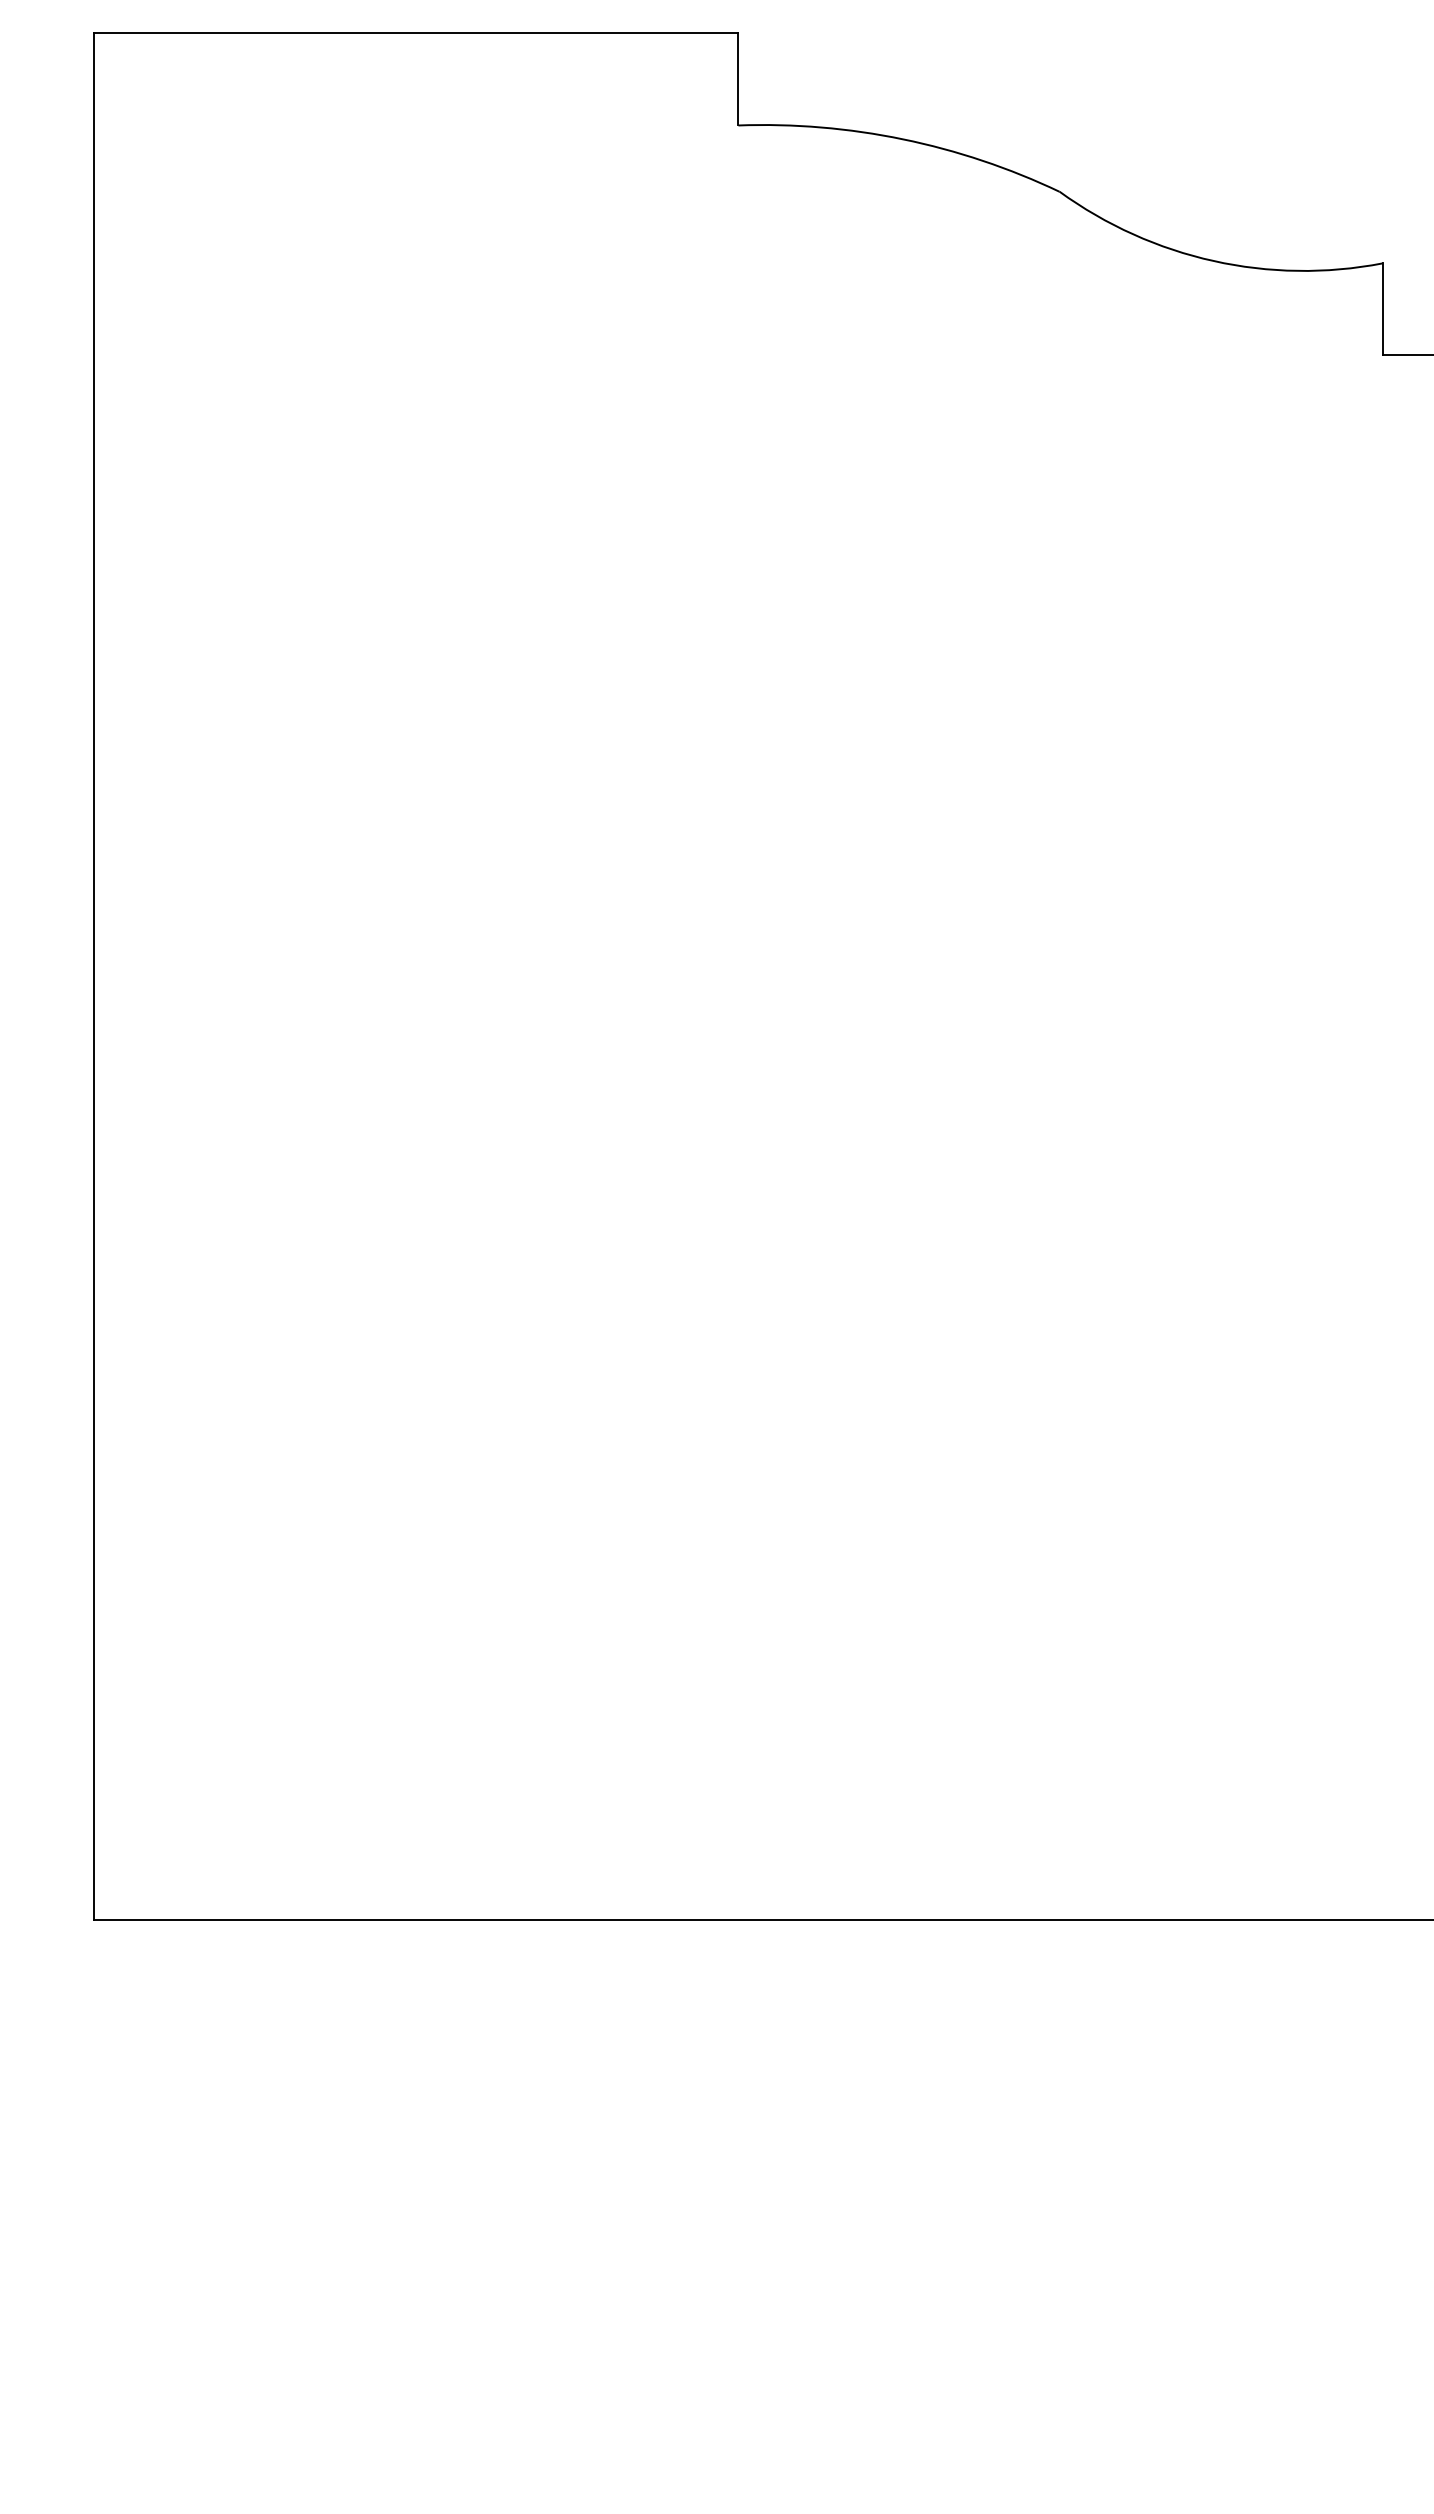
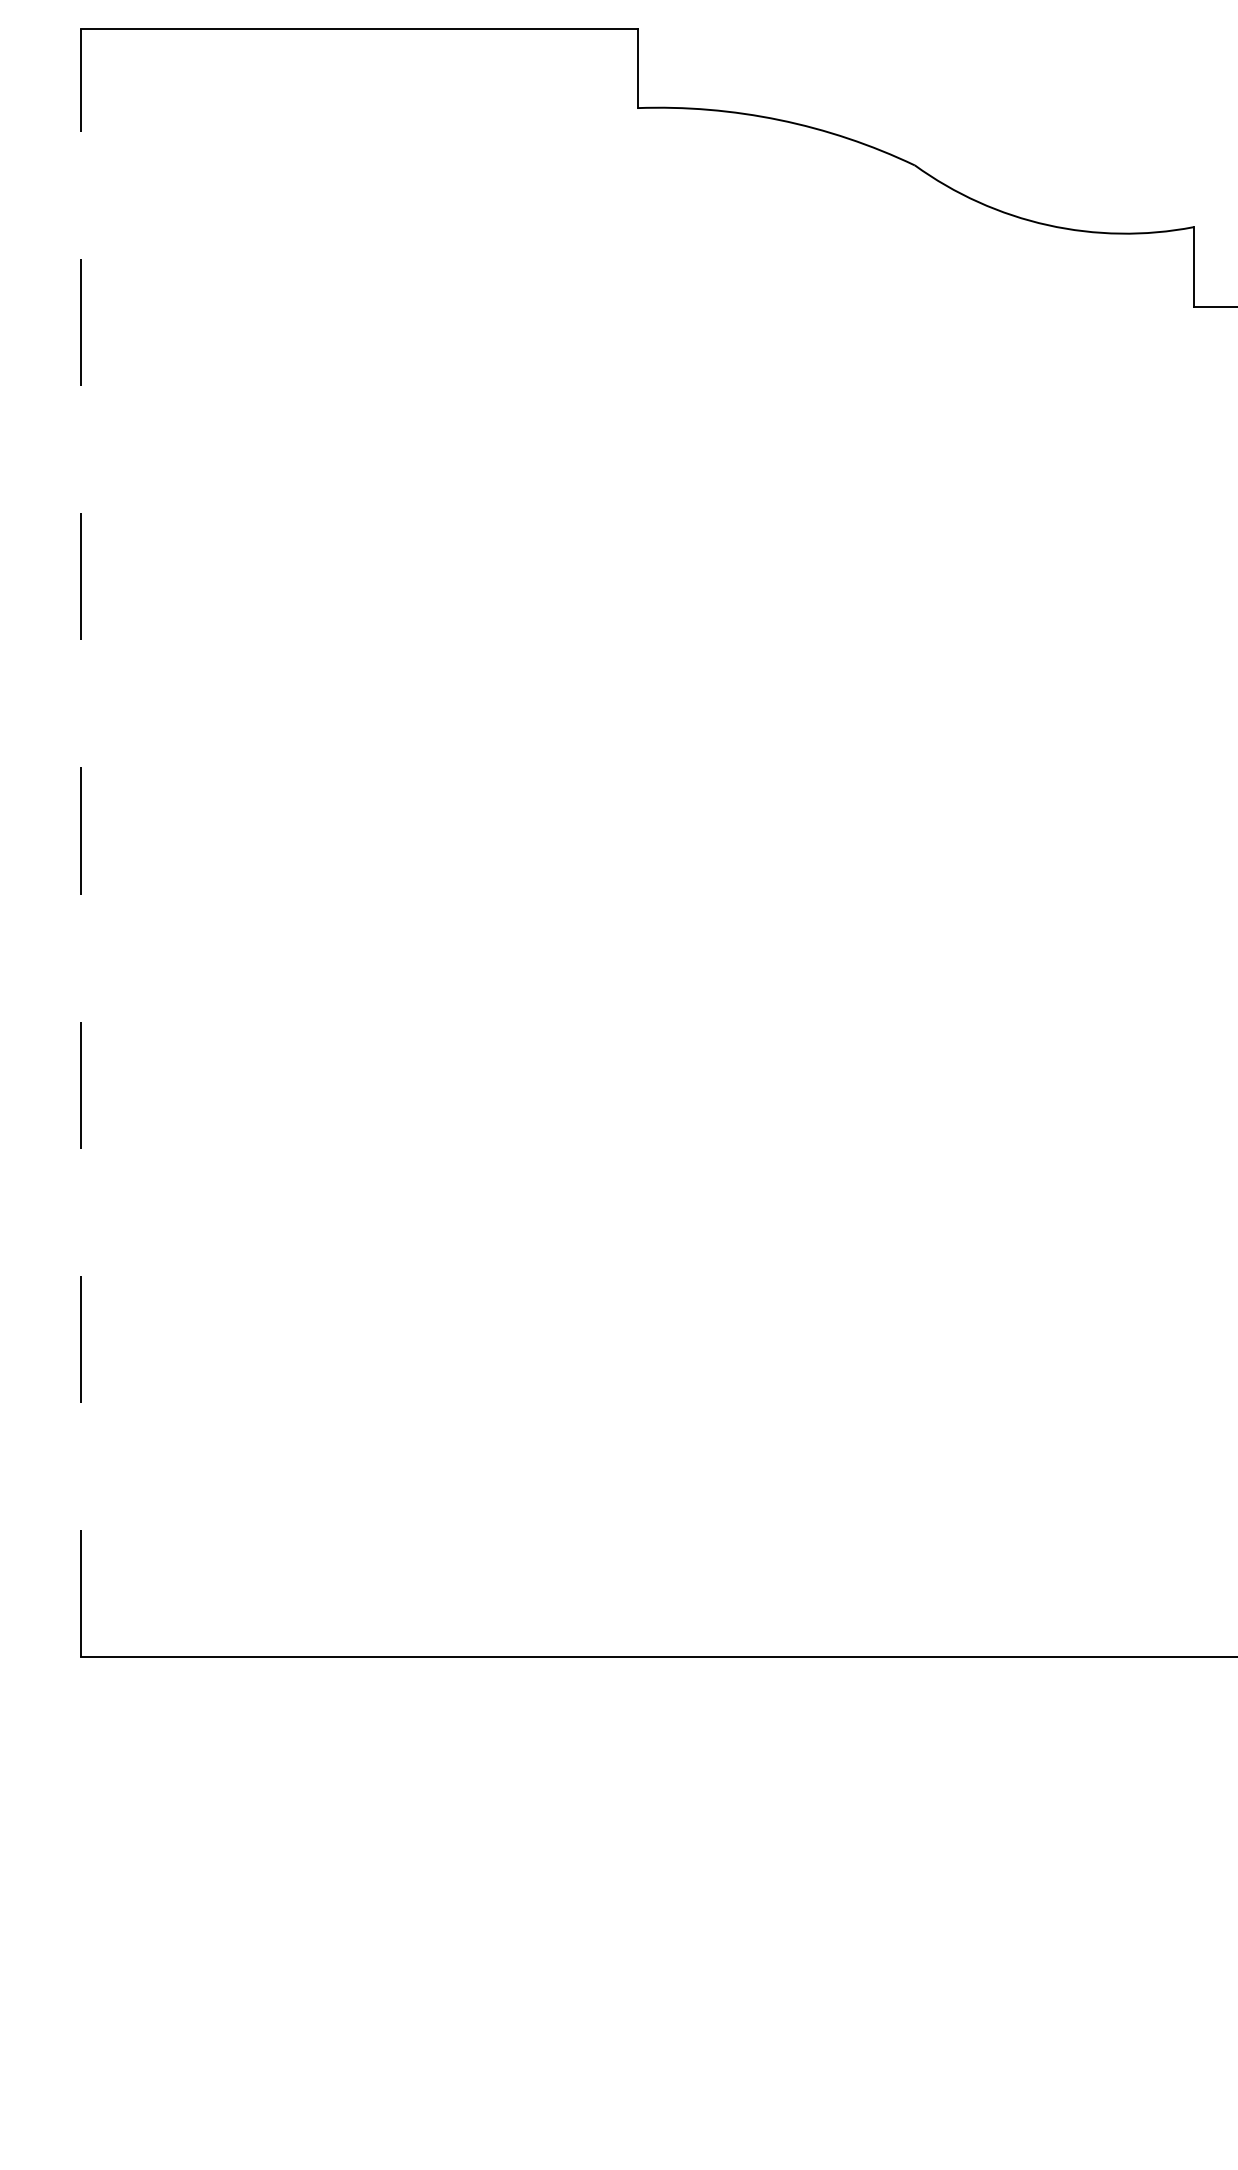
line: (94, 976) -> (81, 842), solid -> dashed

